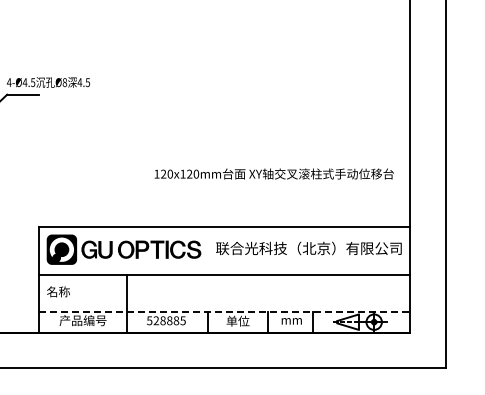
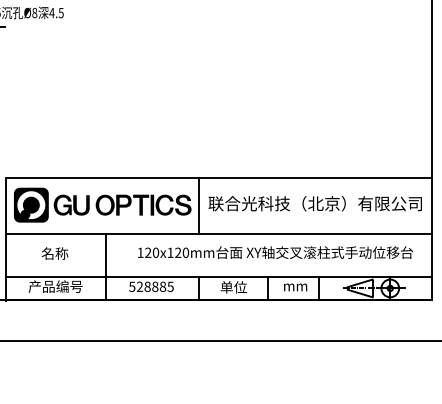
text: (273, 173) -> (274, 252), moved
line: (207, 250) -> (198, 206), added
text: (58, 291) -> (55, 253), moved
line: (225, 311) -> (219, 276), dashed -> solid

